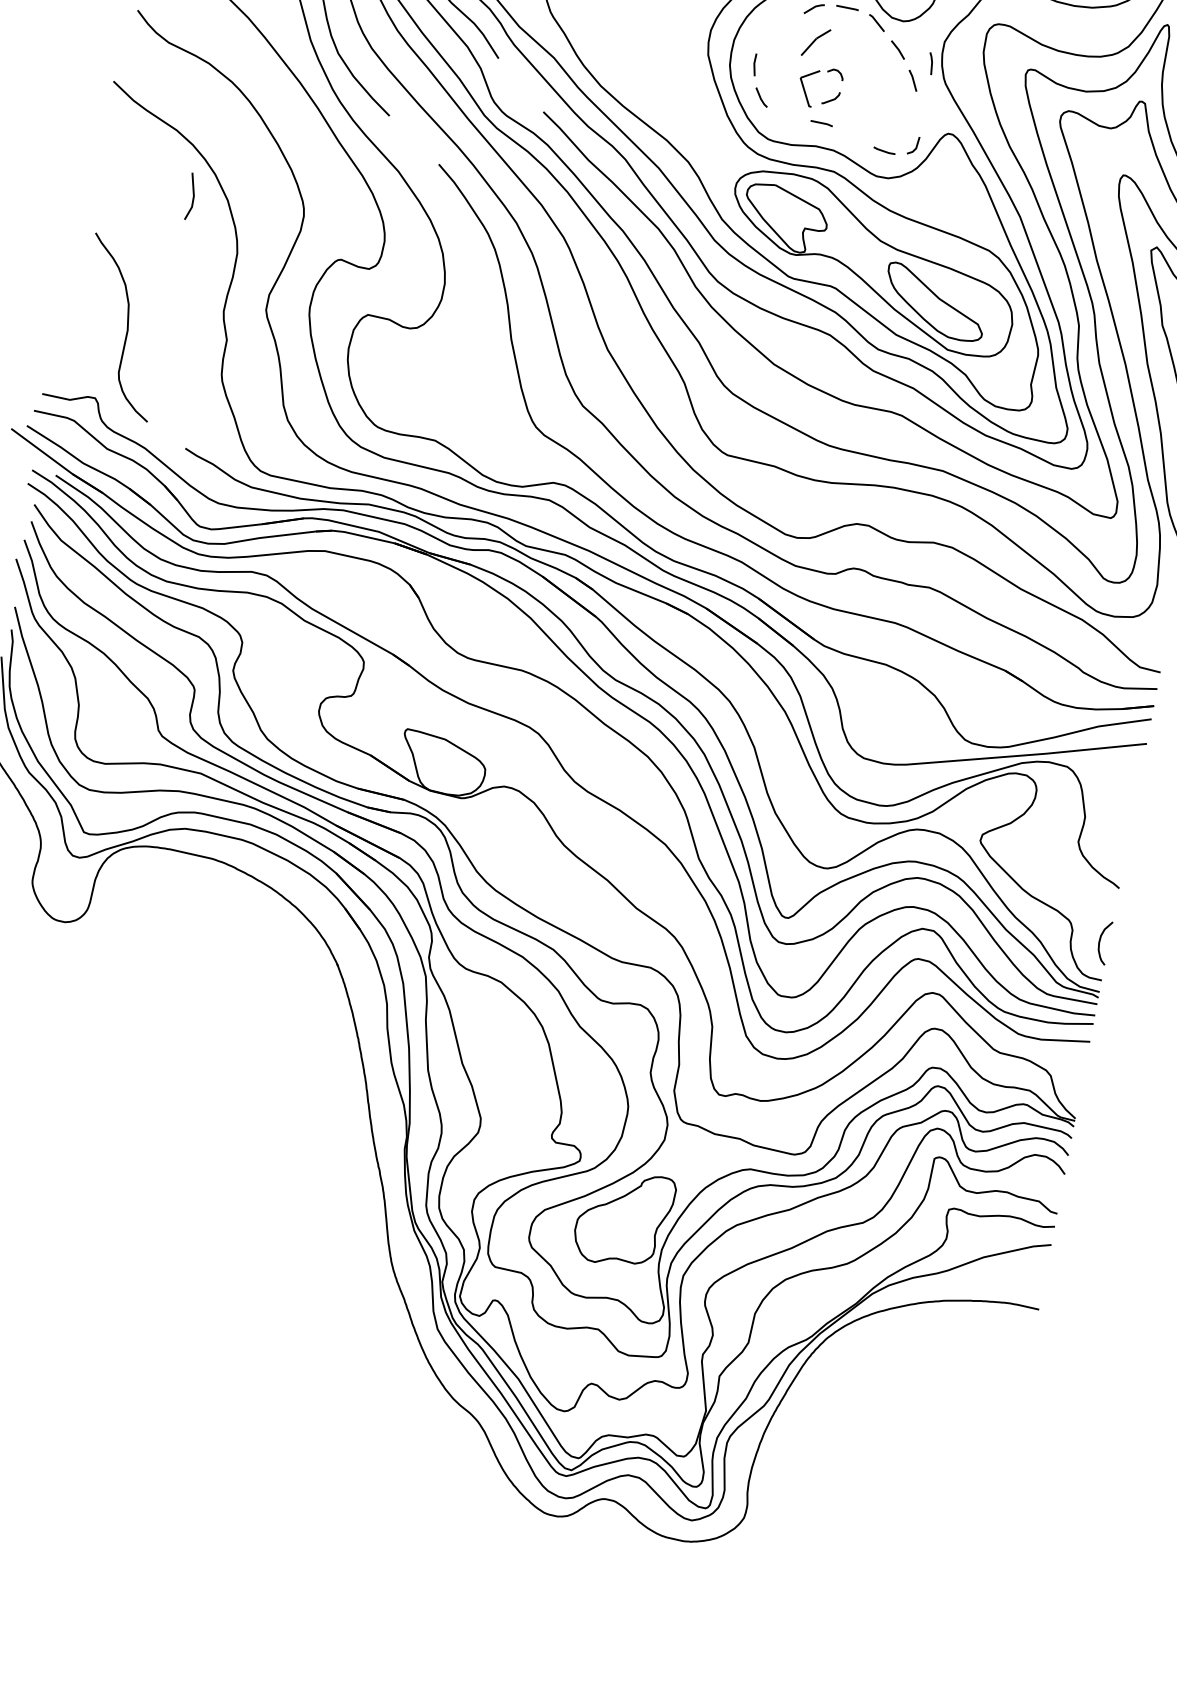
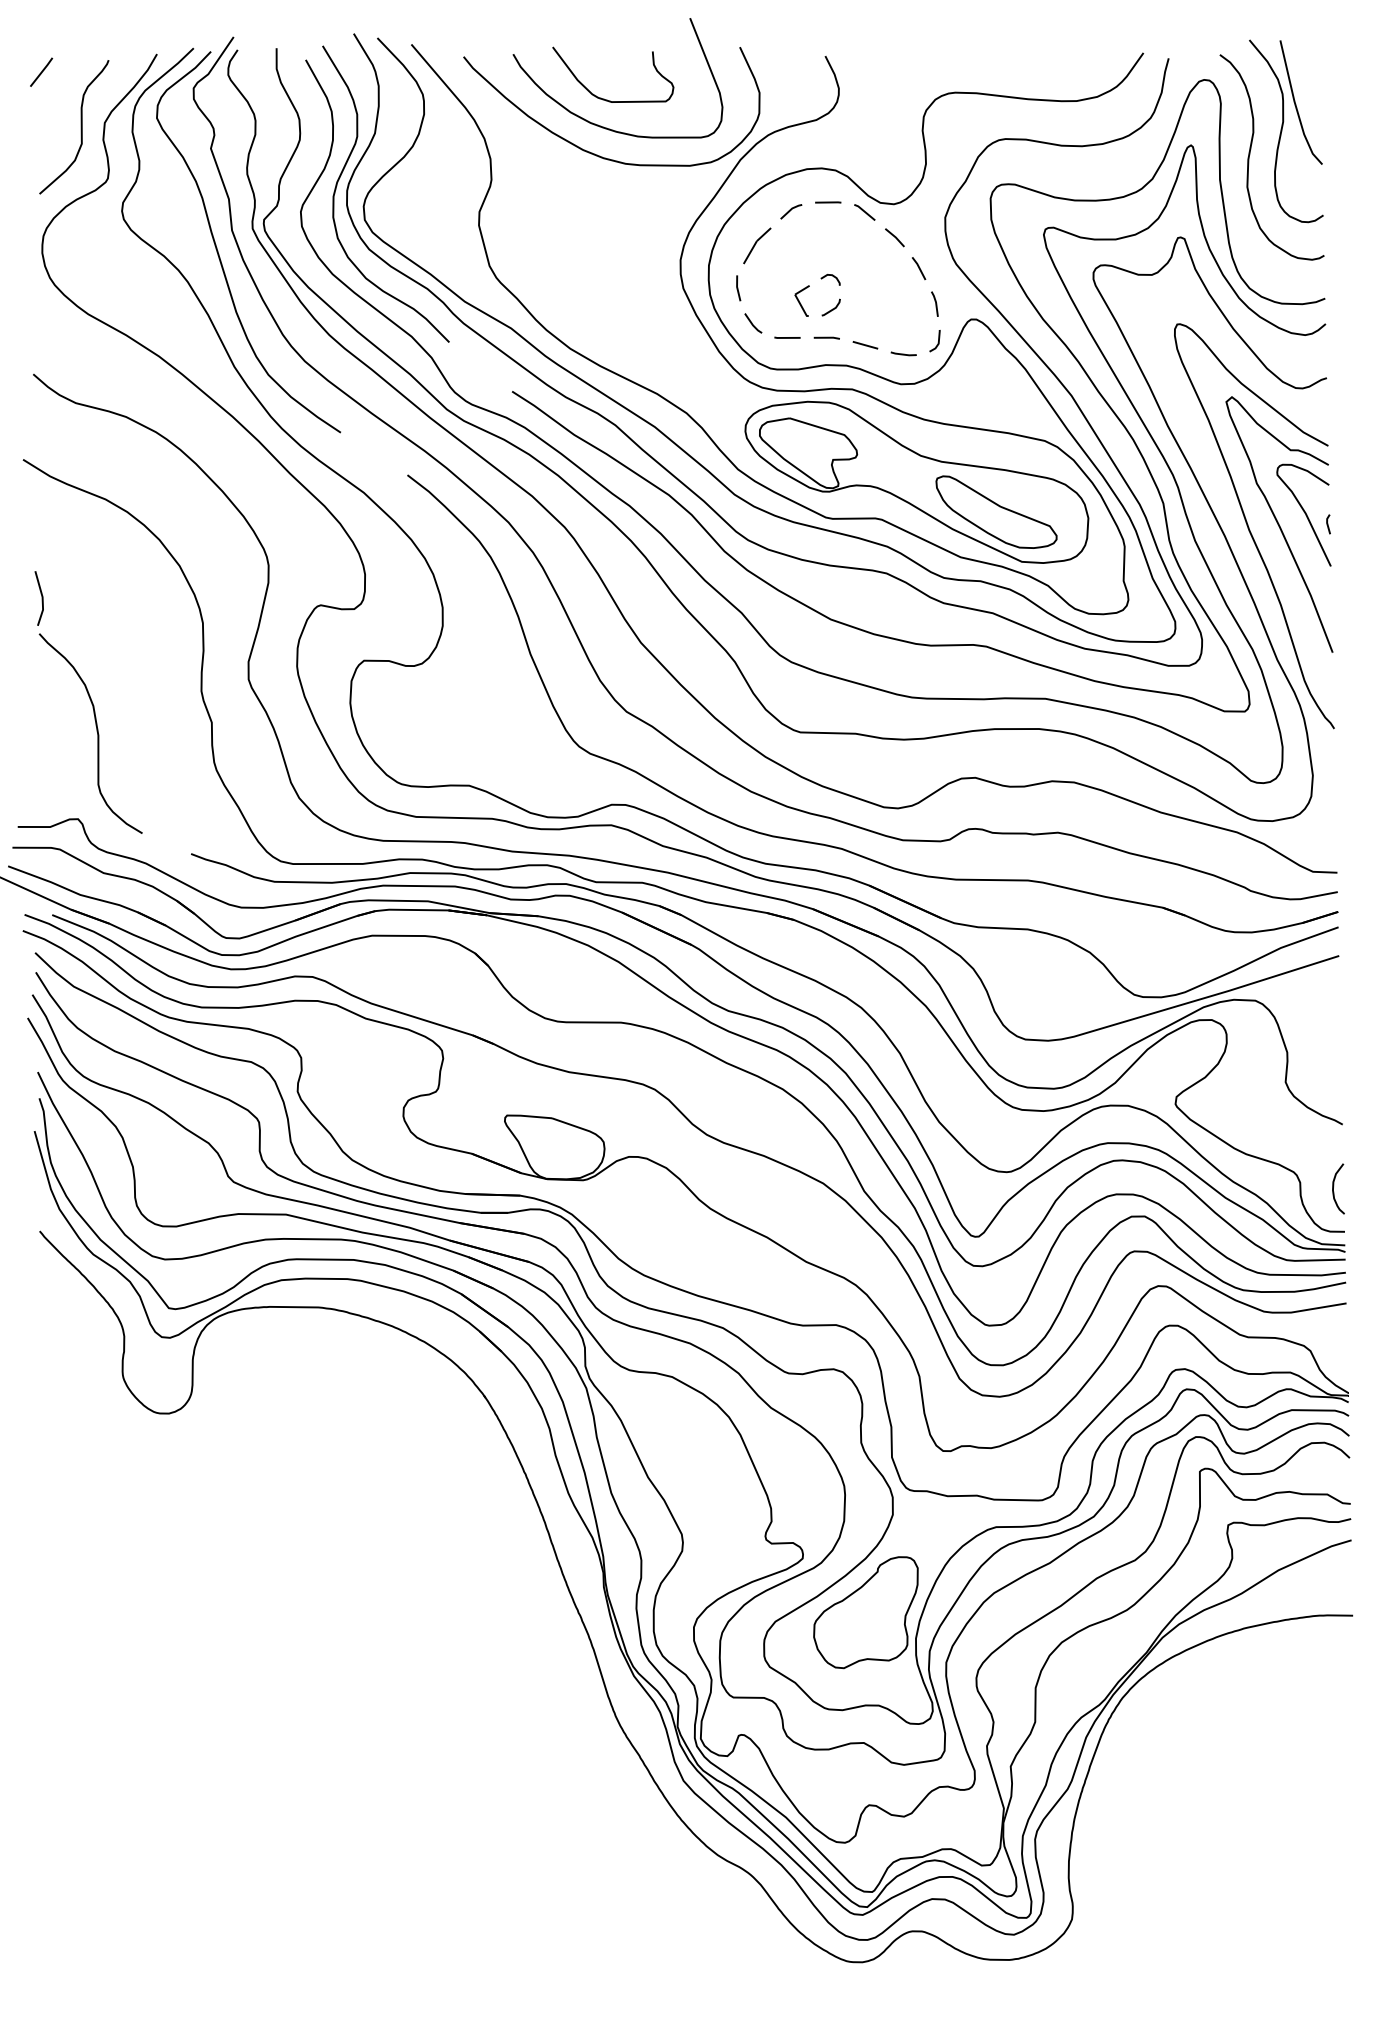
part: (816, 42) -> (757, 245), moved
line: (931, 63) -> (935, 303), moved
part: (806, 86) -> (801, 300), size x0.71
line: (788, 115) -> (787, 337), added
line: (853, 136) -> (865, 345), added
line: (192, 197) -> (41, 598), moved

